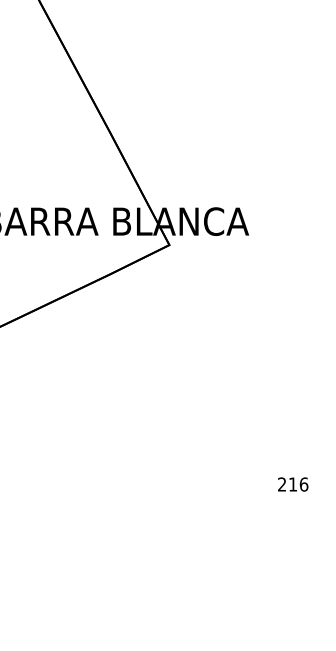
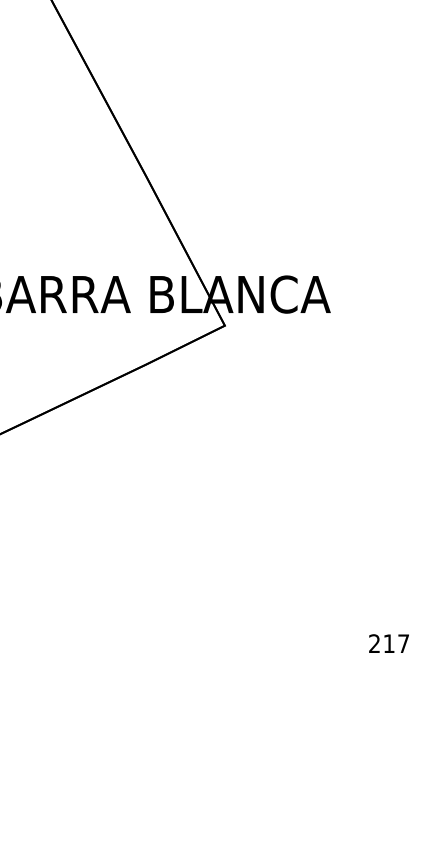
text: (303, 484) -> (403, 643), 216 -> 217

